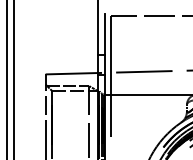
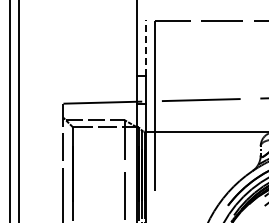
line: (105, 34) -> (146, 47), solid -> dashed

